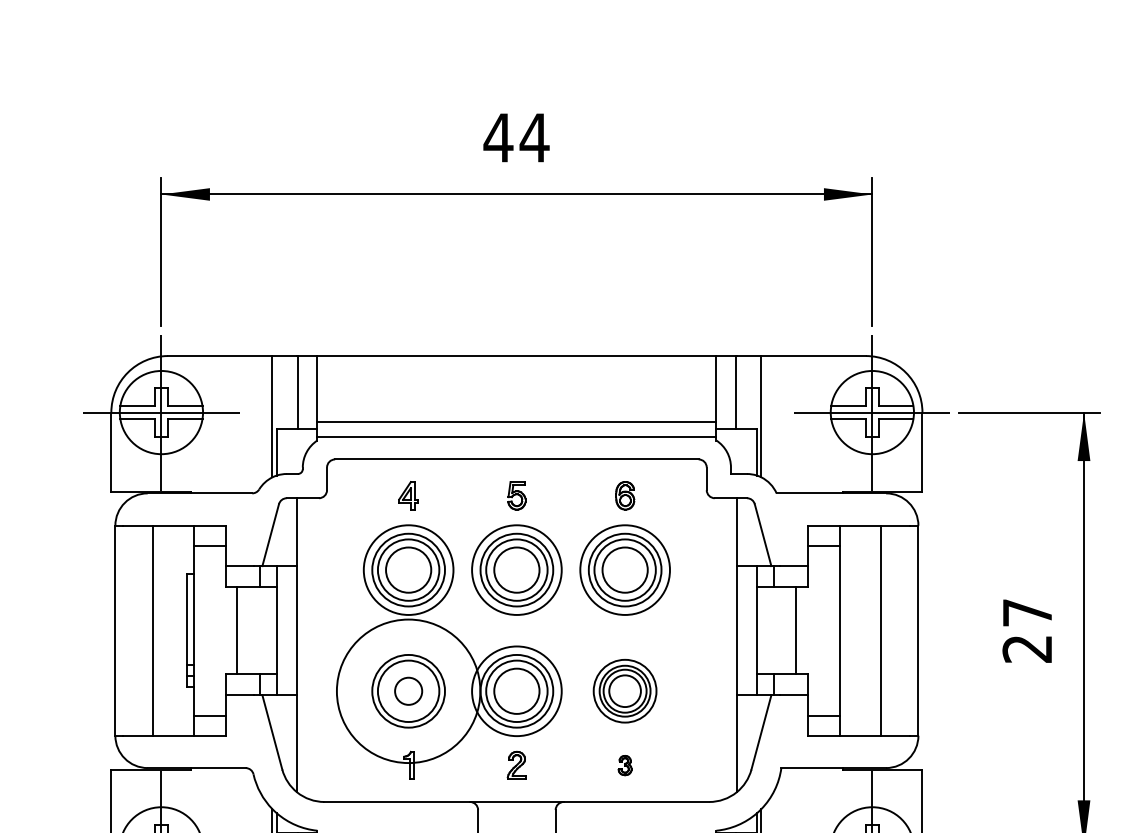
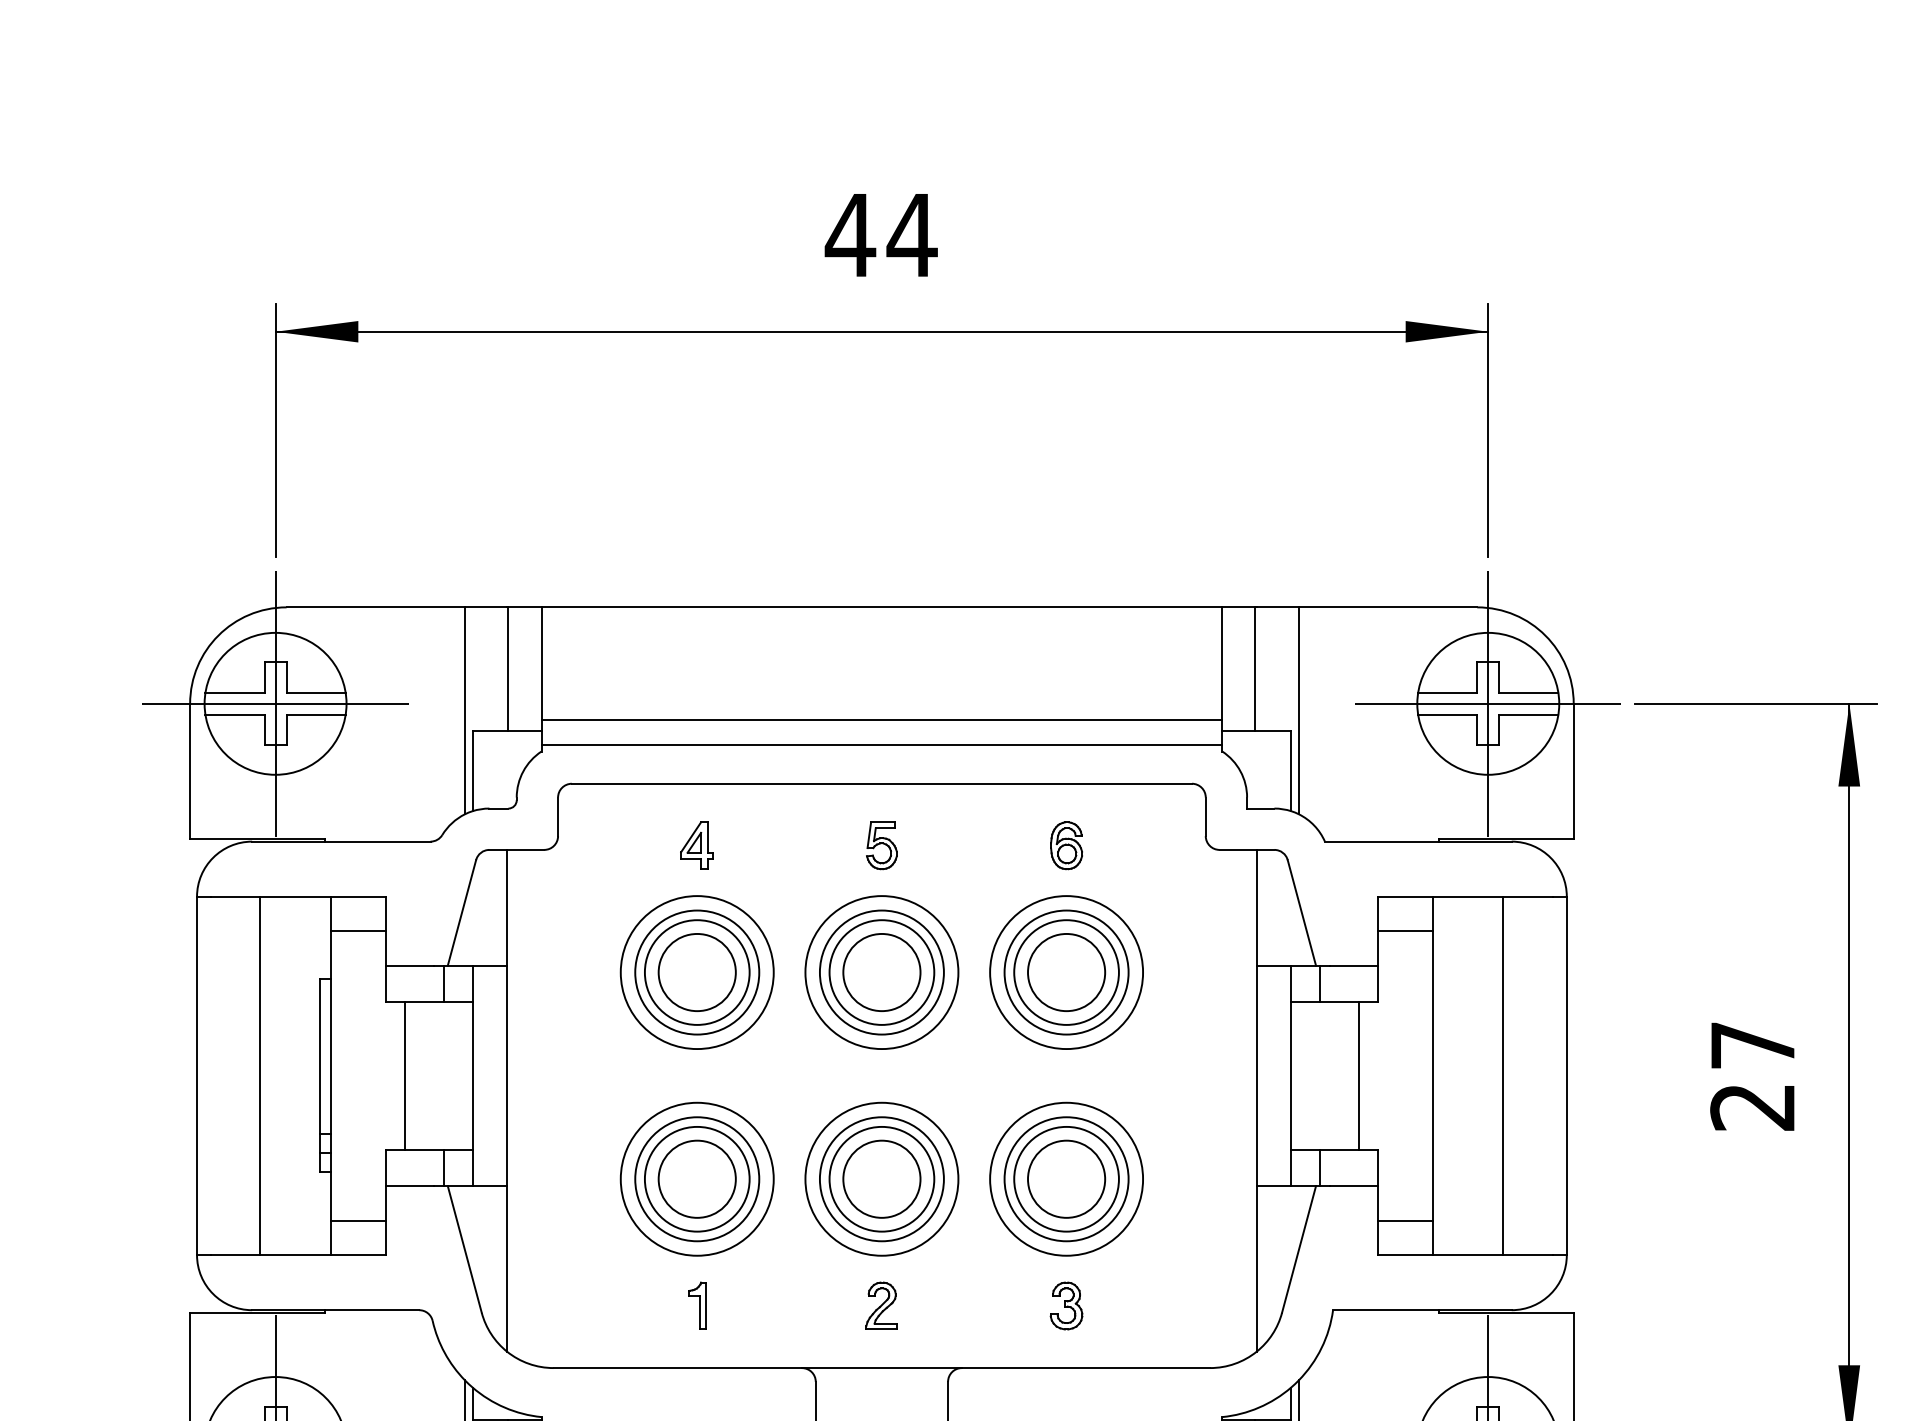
circle: (408, 690) -> (697, 1177), size x1.67
part: (624, 690) -> (1065, 1177), size x1.43
circle: (408, 691) -> (697, 1179), size x0.62
part: (624, 765) -> (1065, 1305), size x1.43

